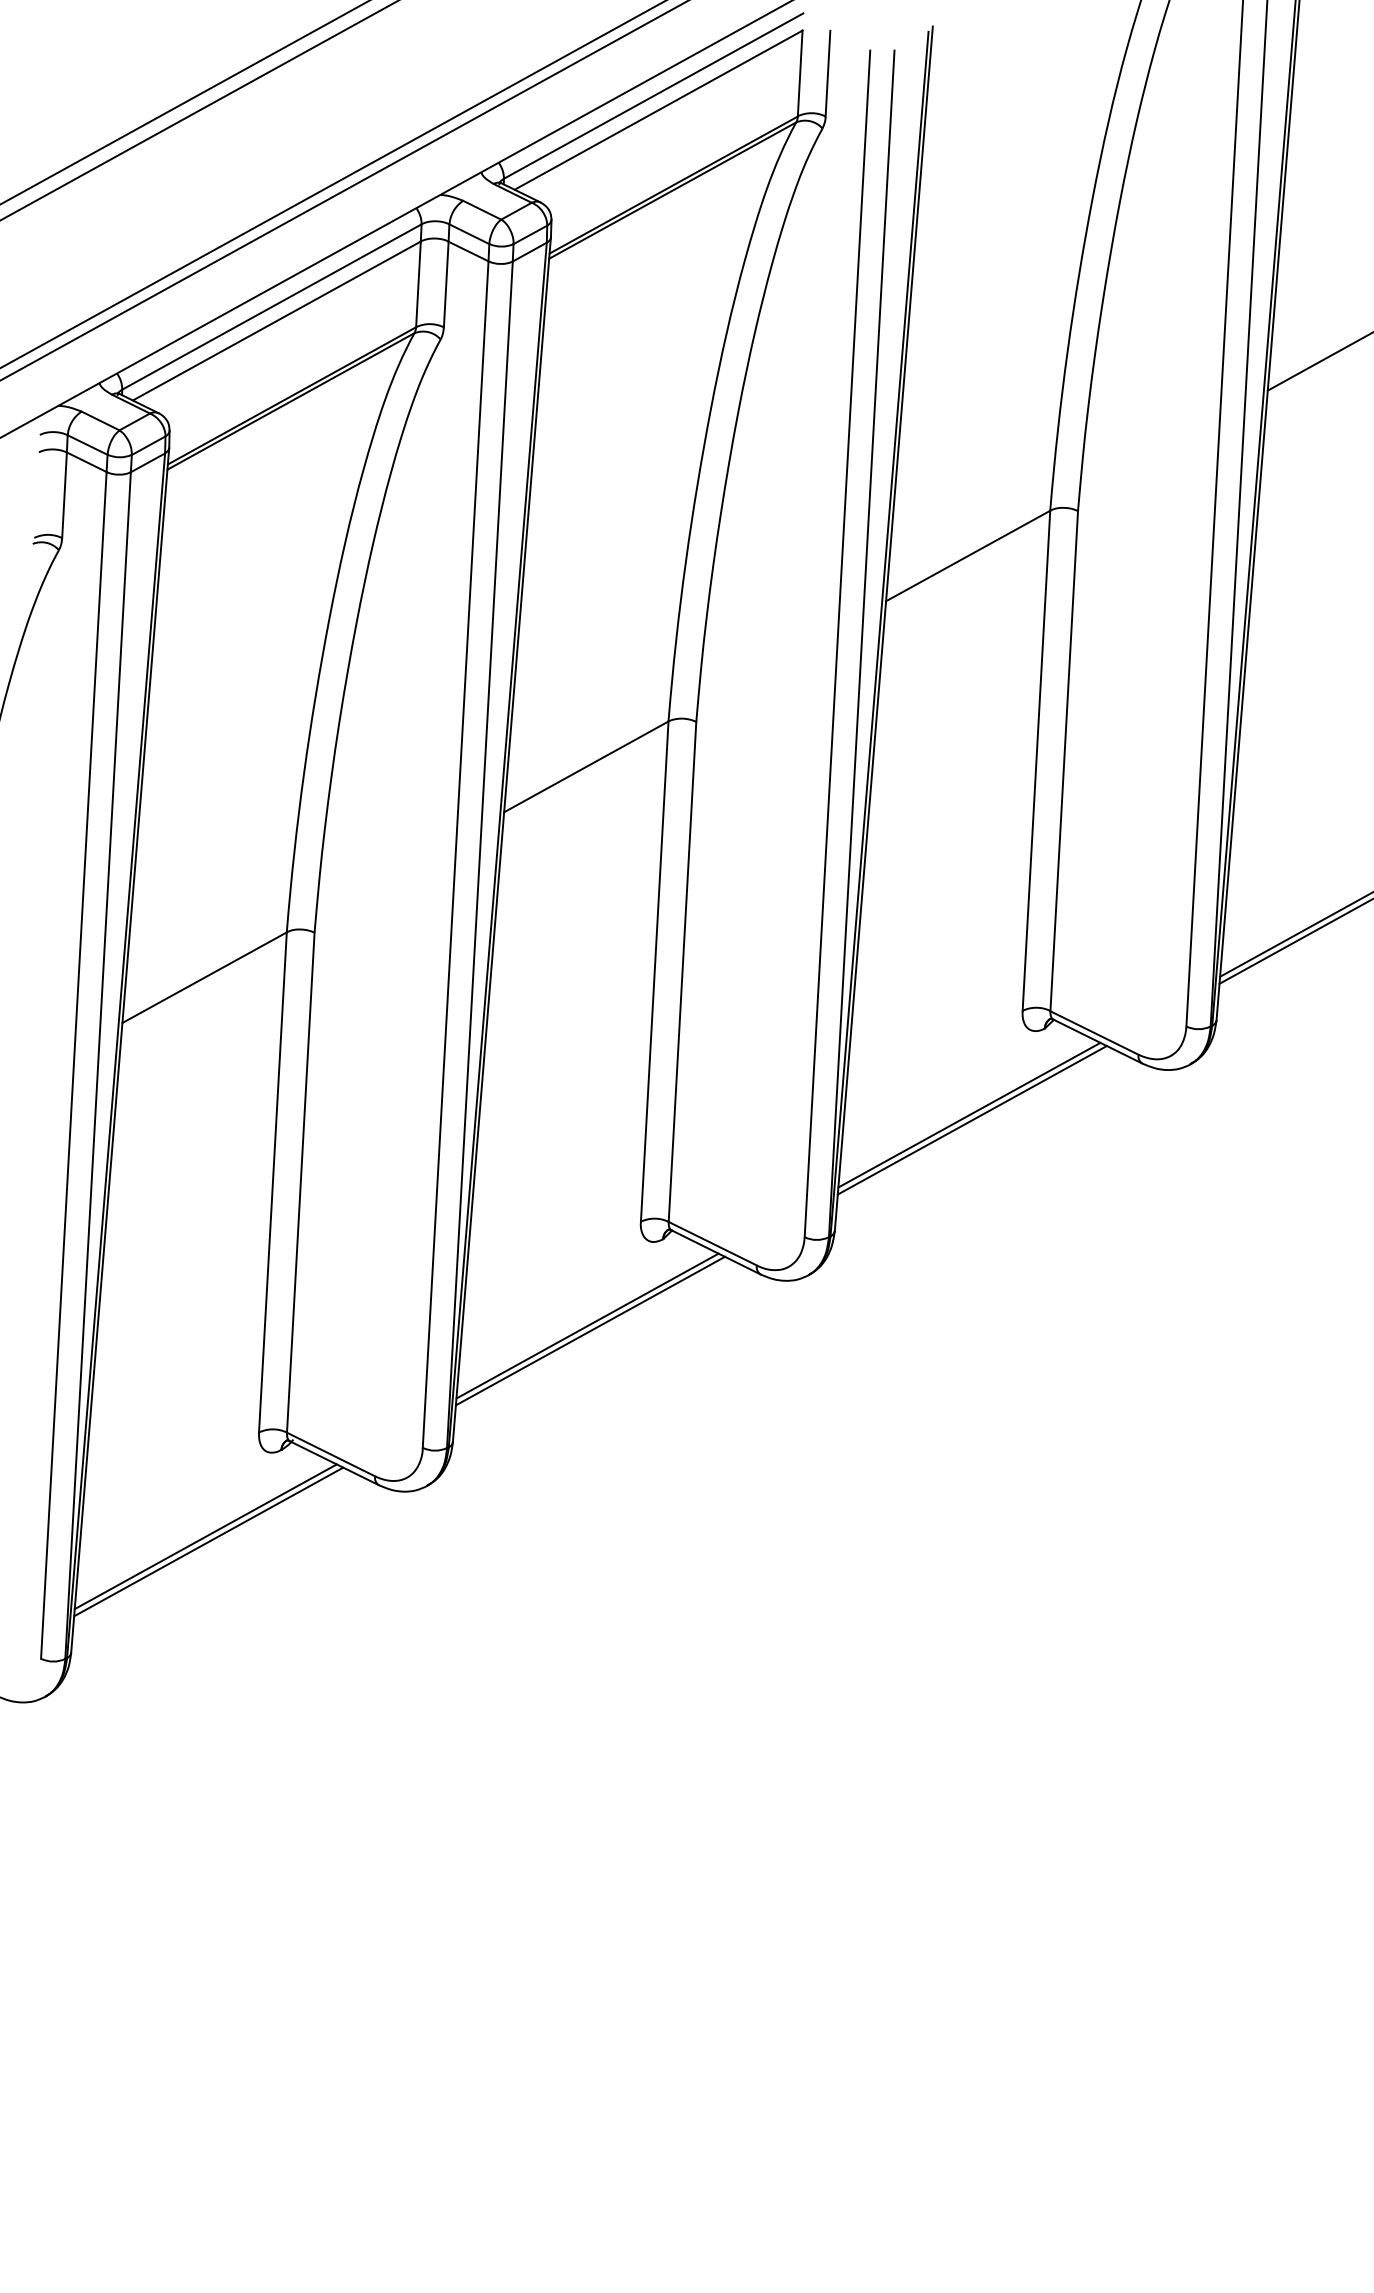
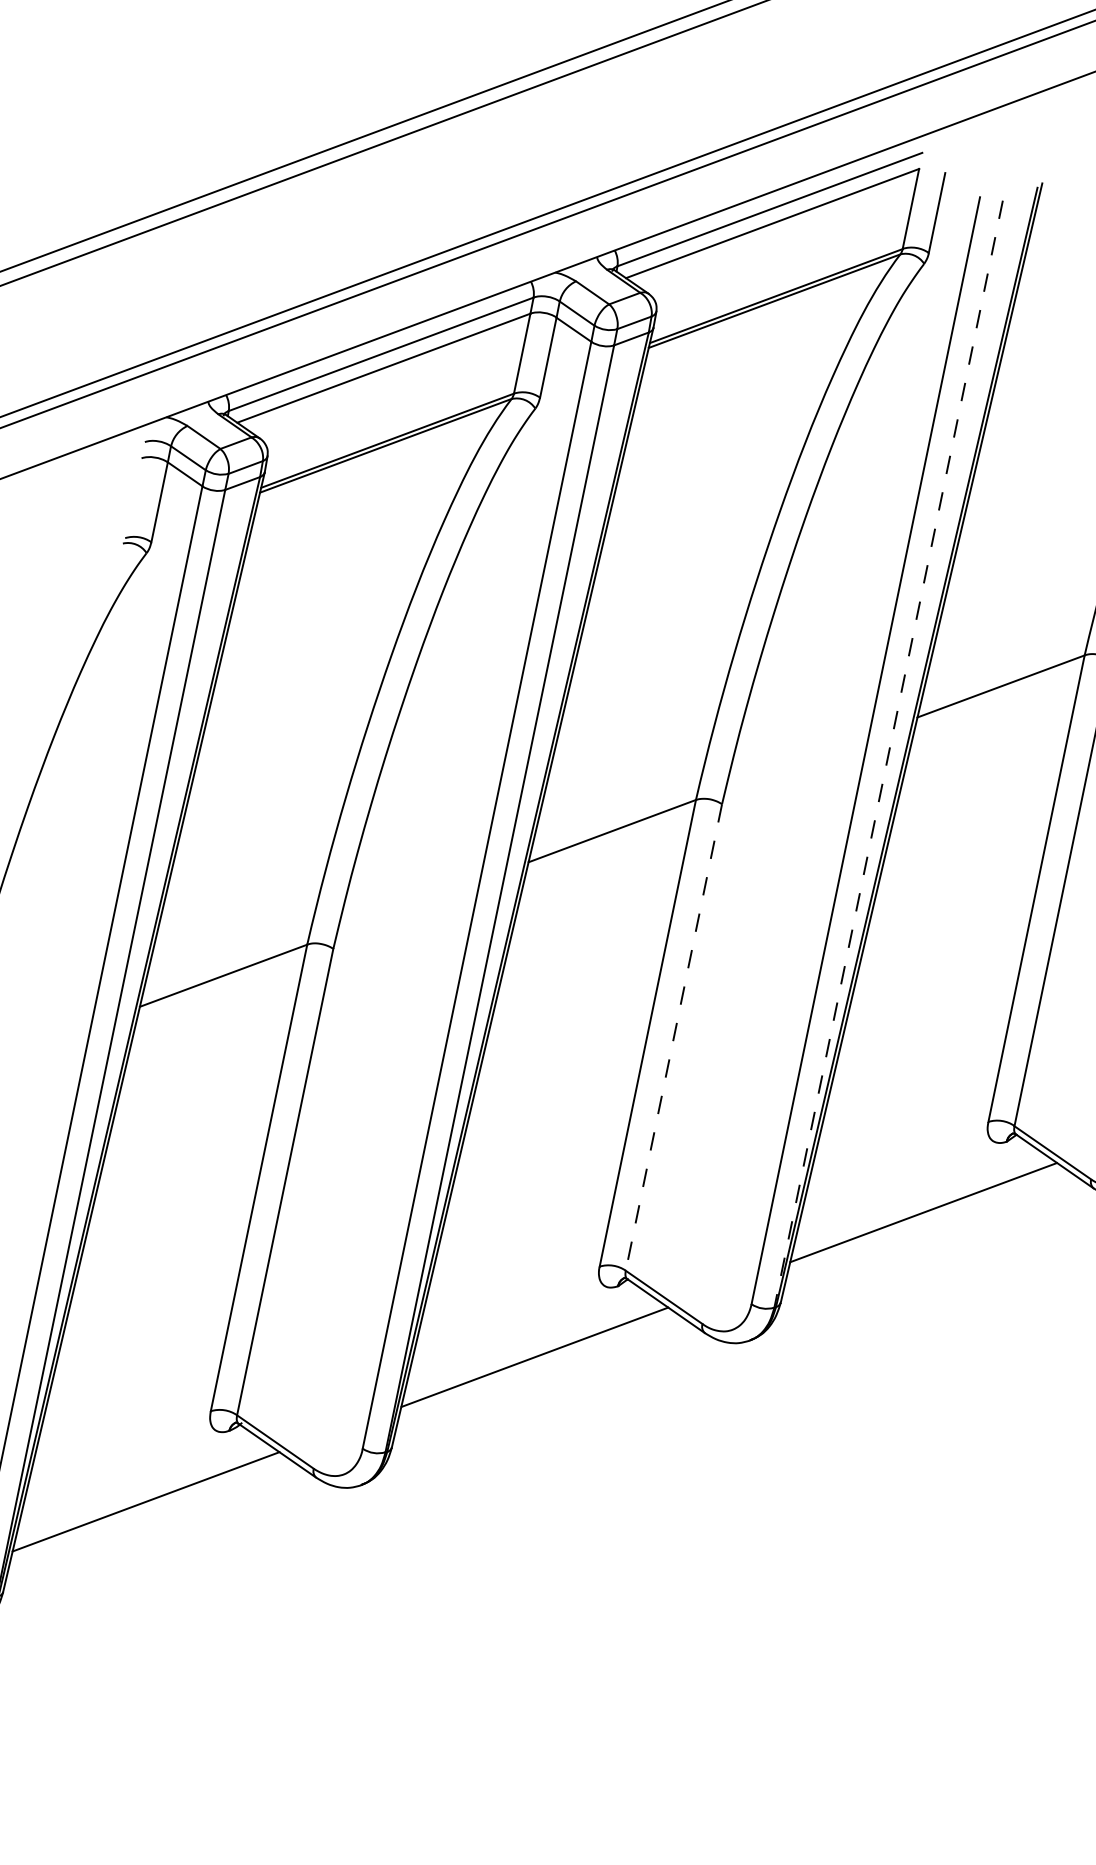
line: (861, 644) -> (888, 754), solid -> dashed
line: (682, 972) -> (673, 1038), solid -> dashed
line: (971, 1120) -> (924, 1217), removed
line: (590, 1330) -> (536, 1361), removed
line: (208, 1541) -> (147, 1506), removed

